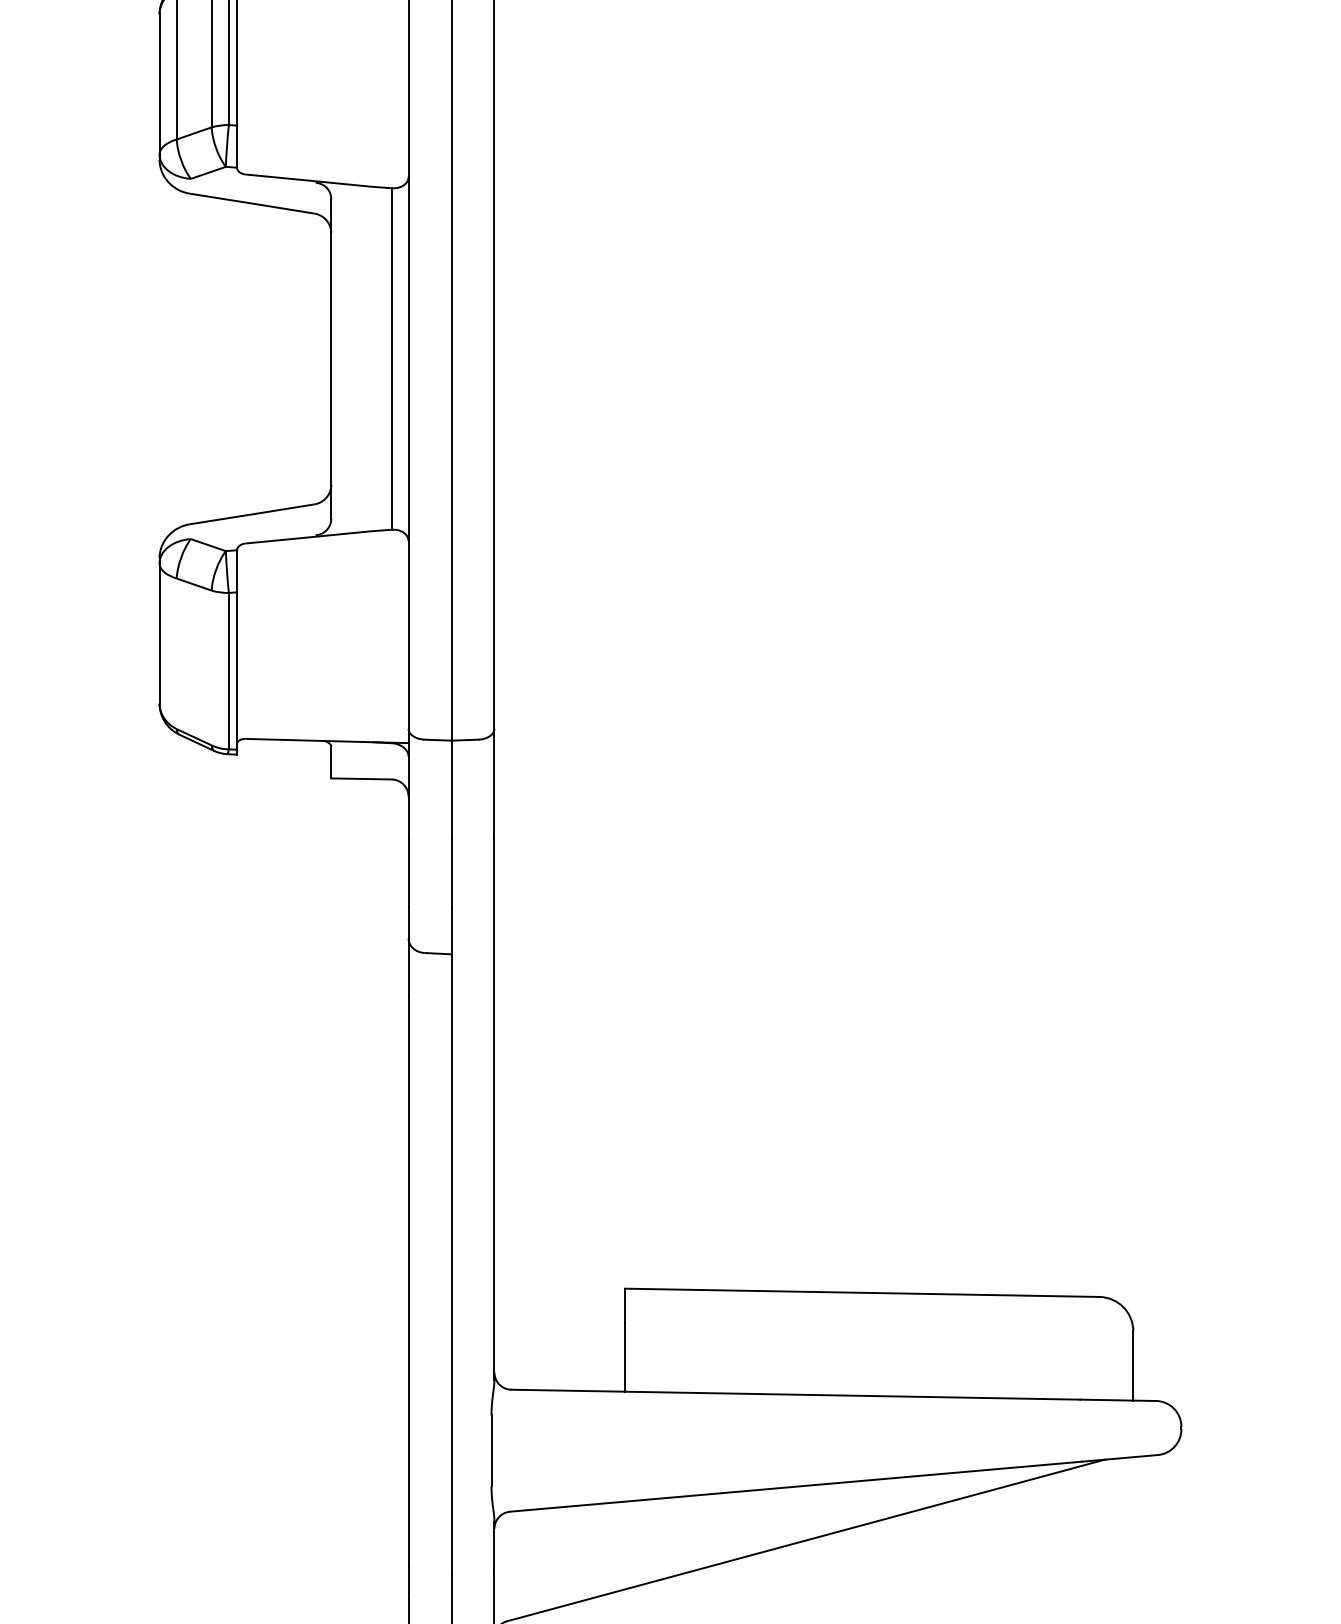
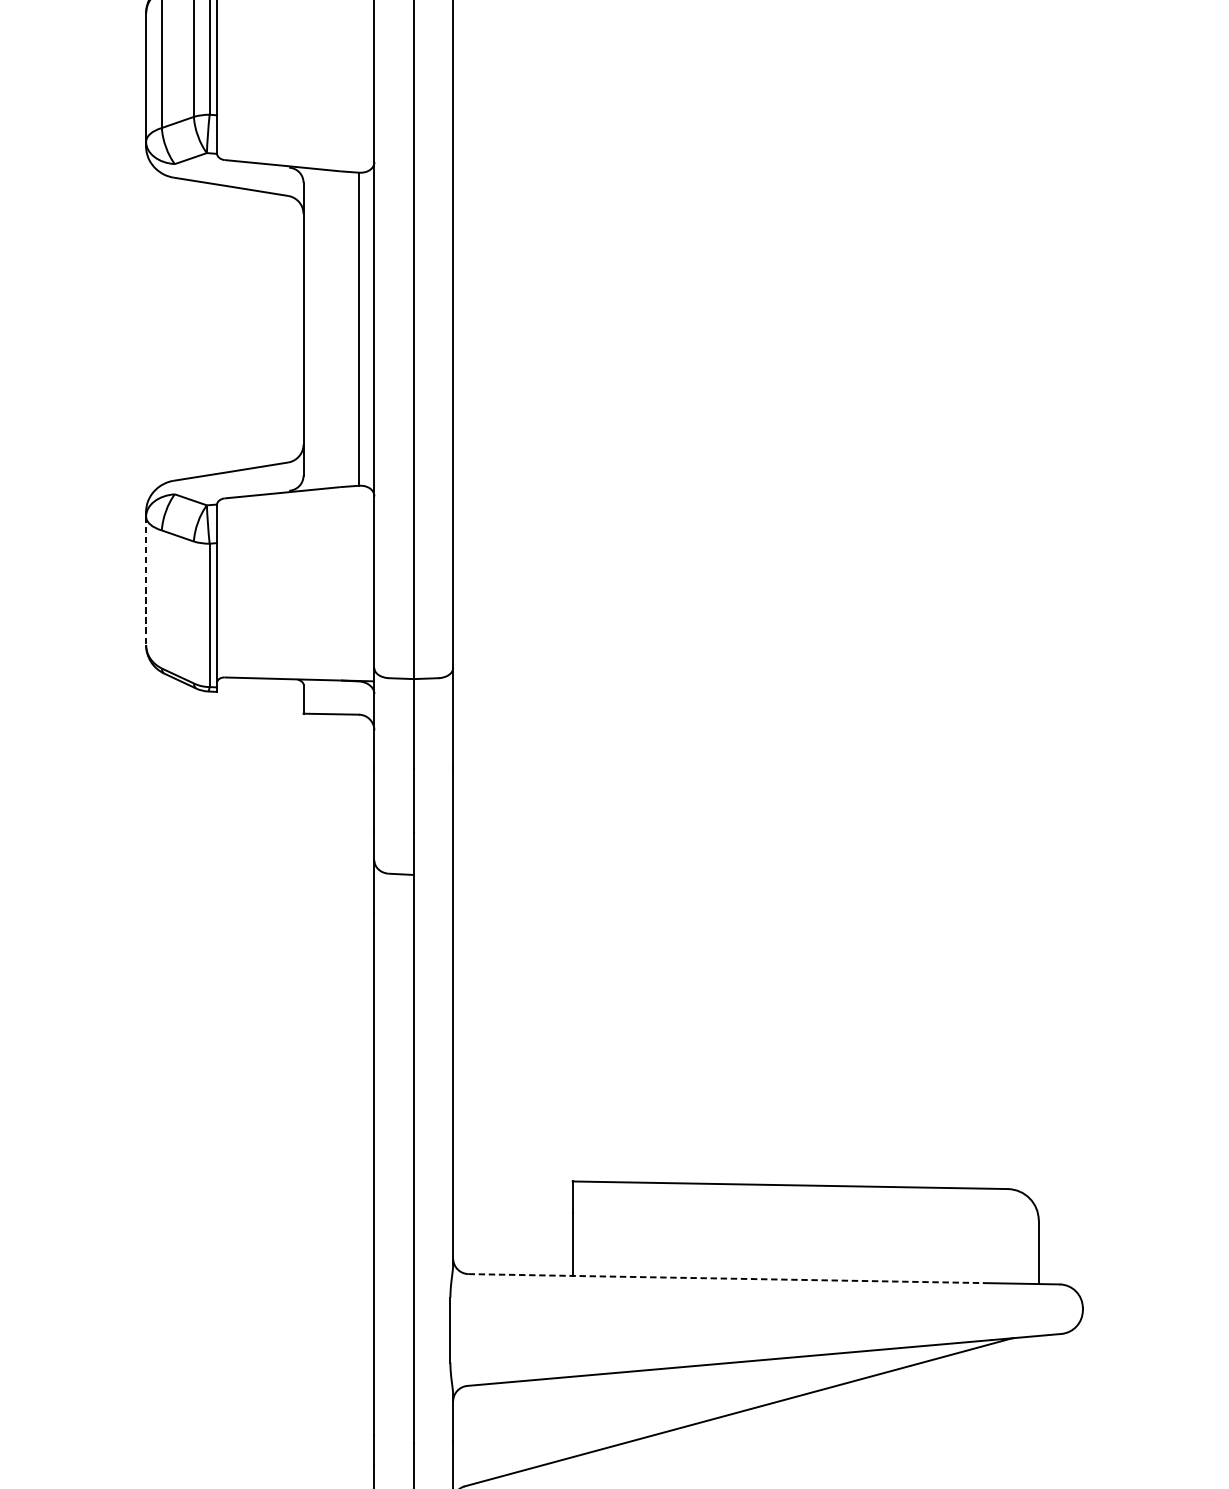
line: (159, 633) -> (146, 580), solid -> dashed
line: (796, 1394) -> (730, 1278), solid -> dashed

